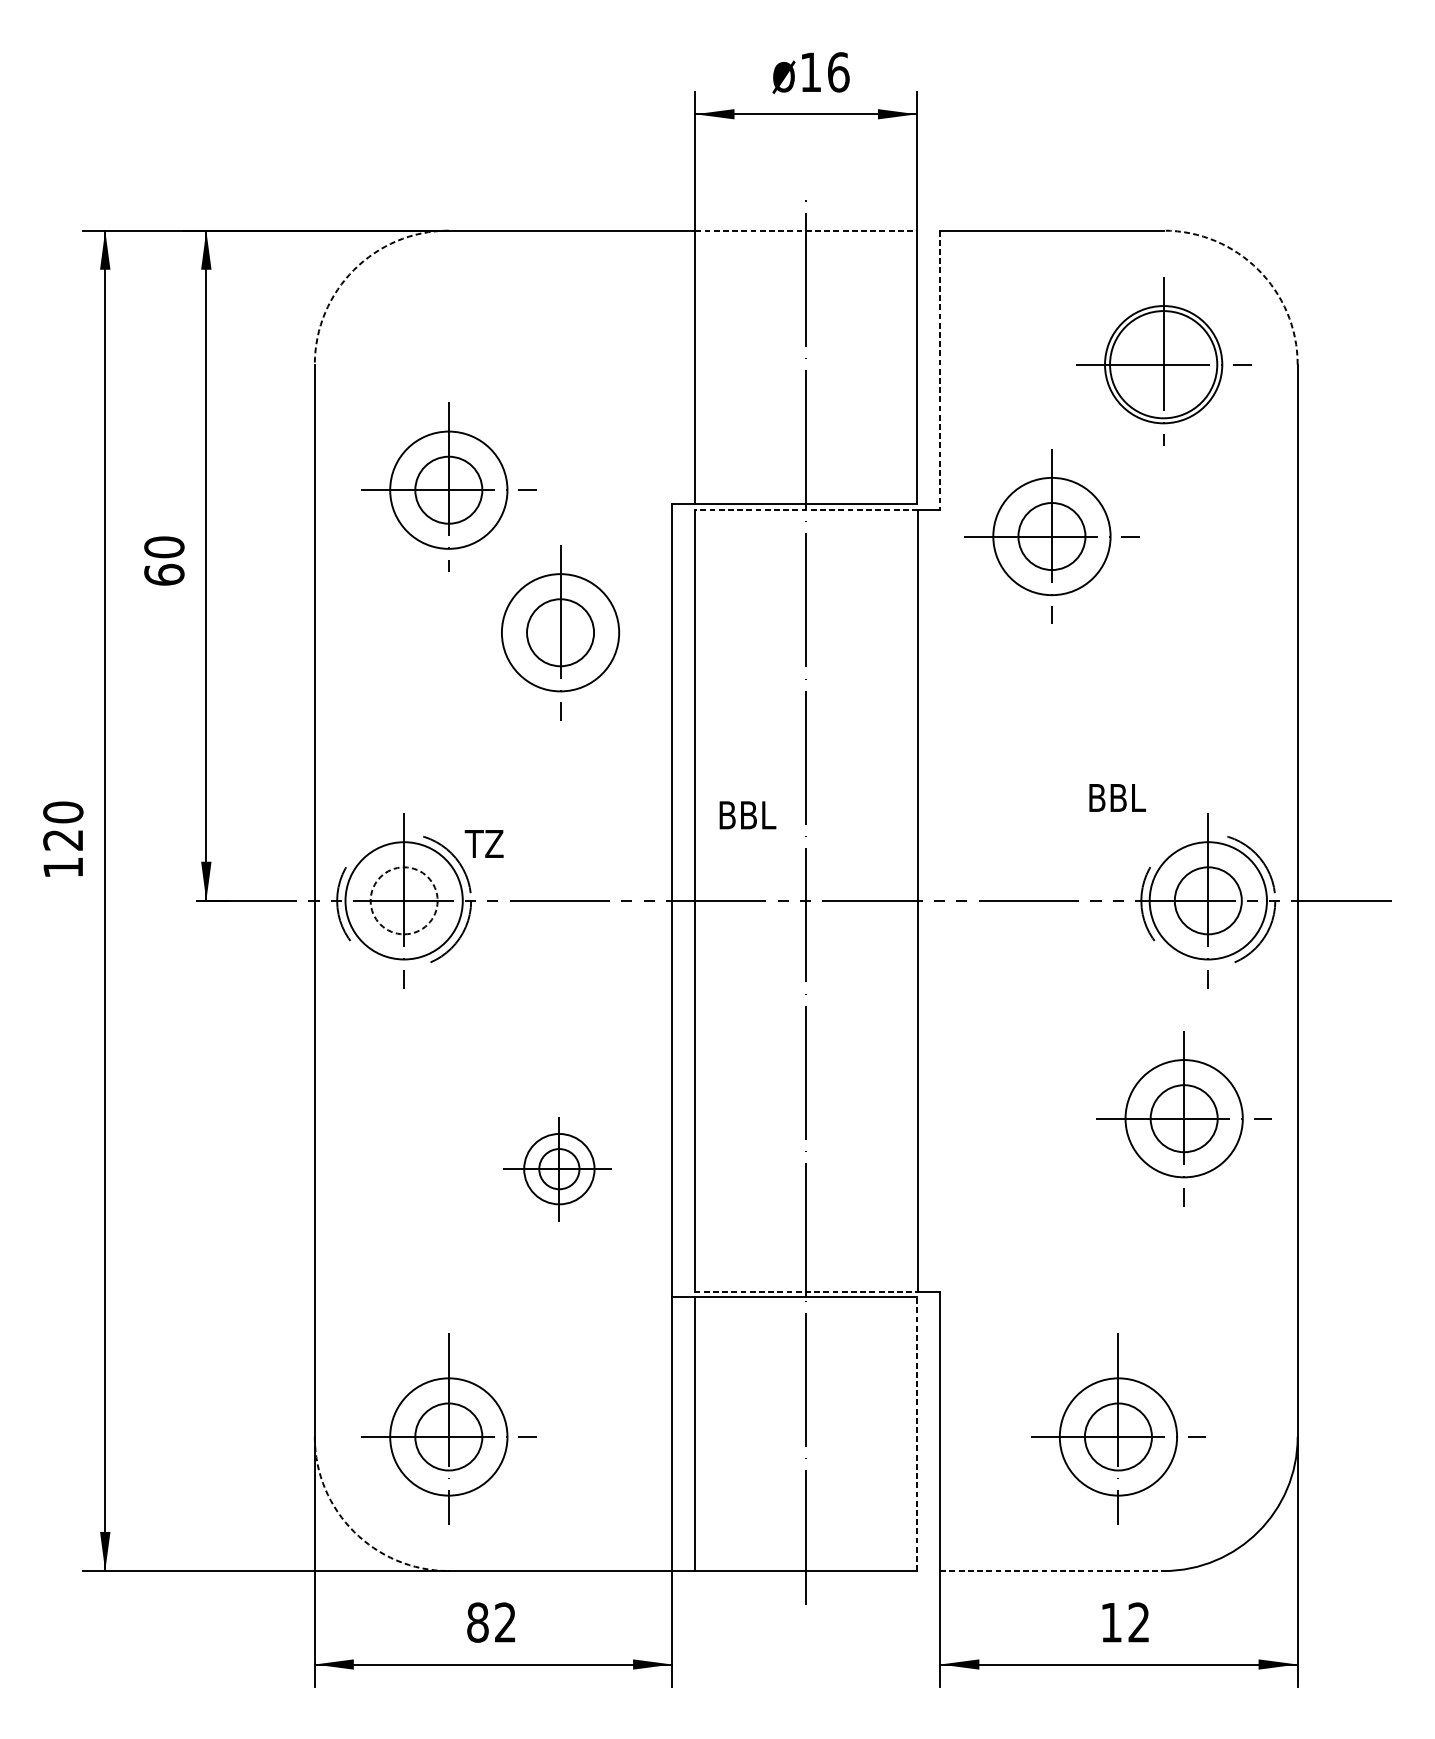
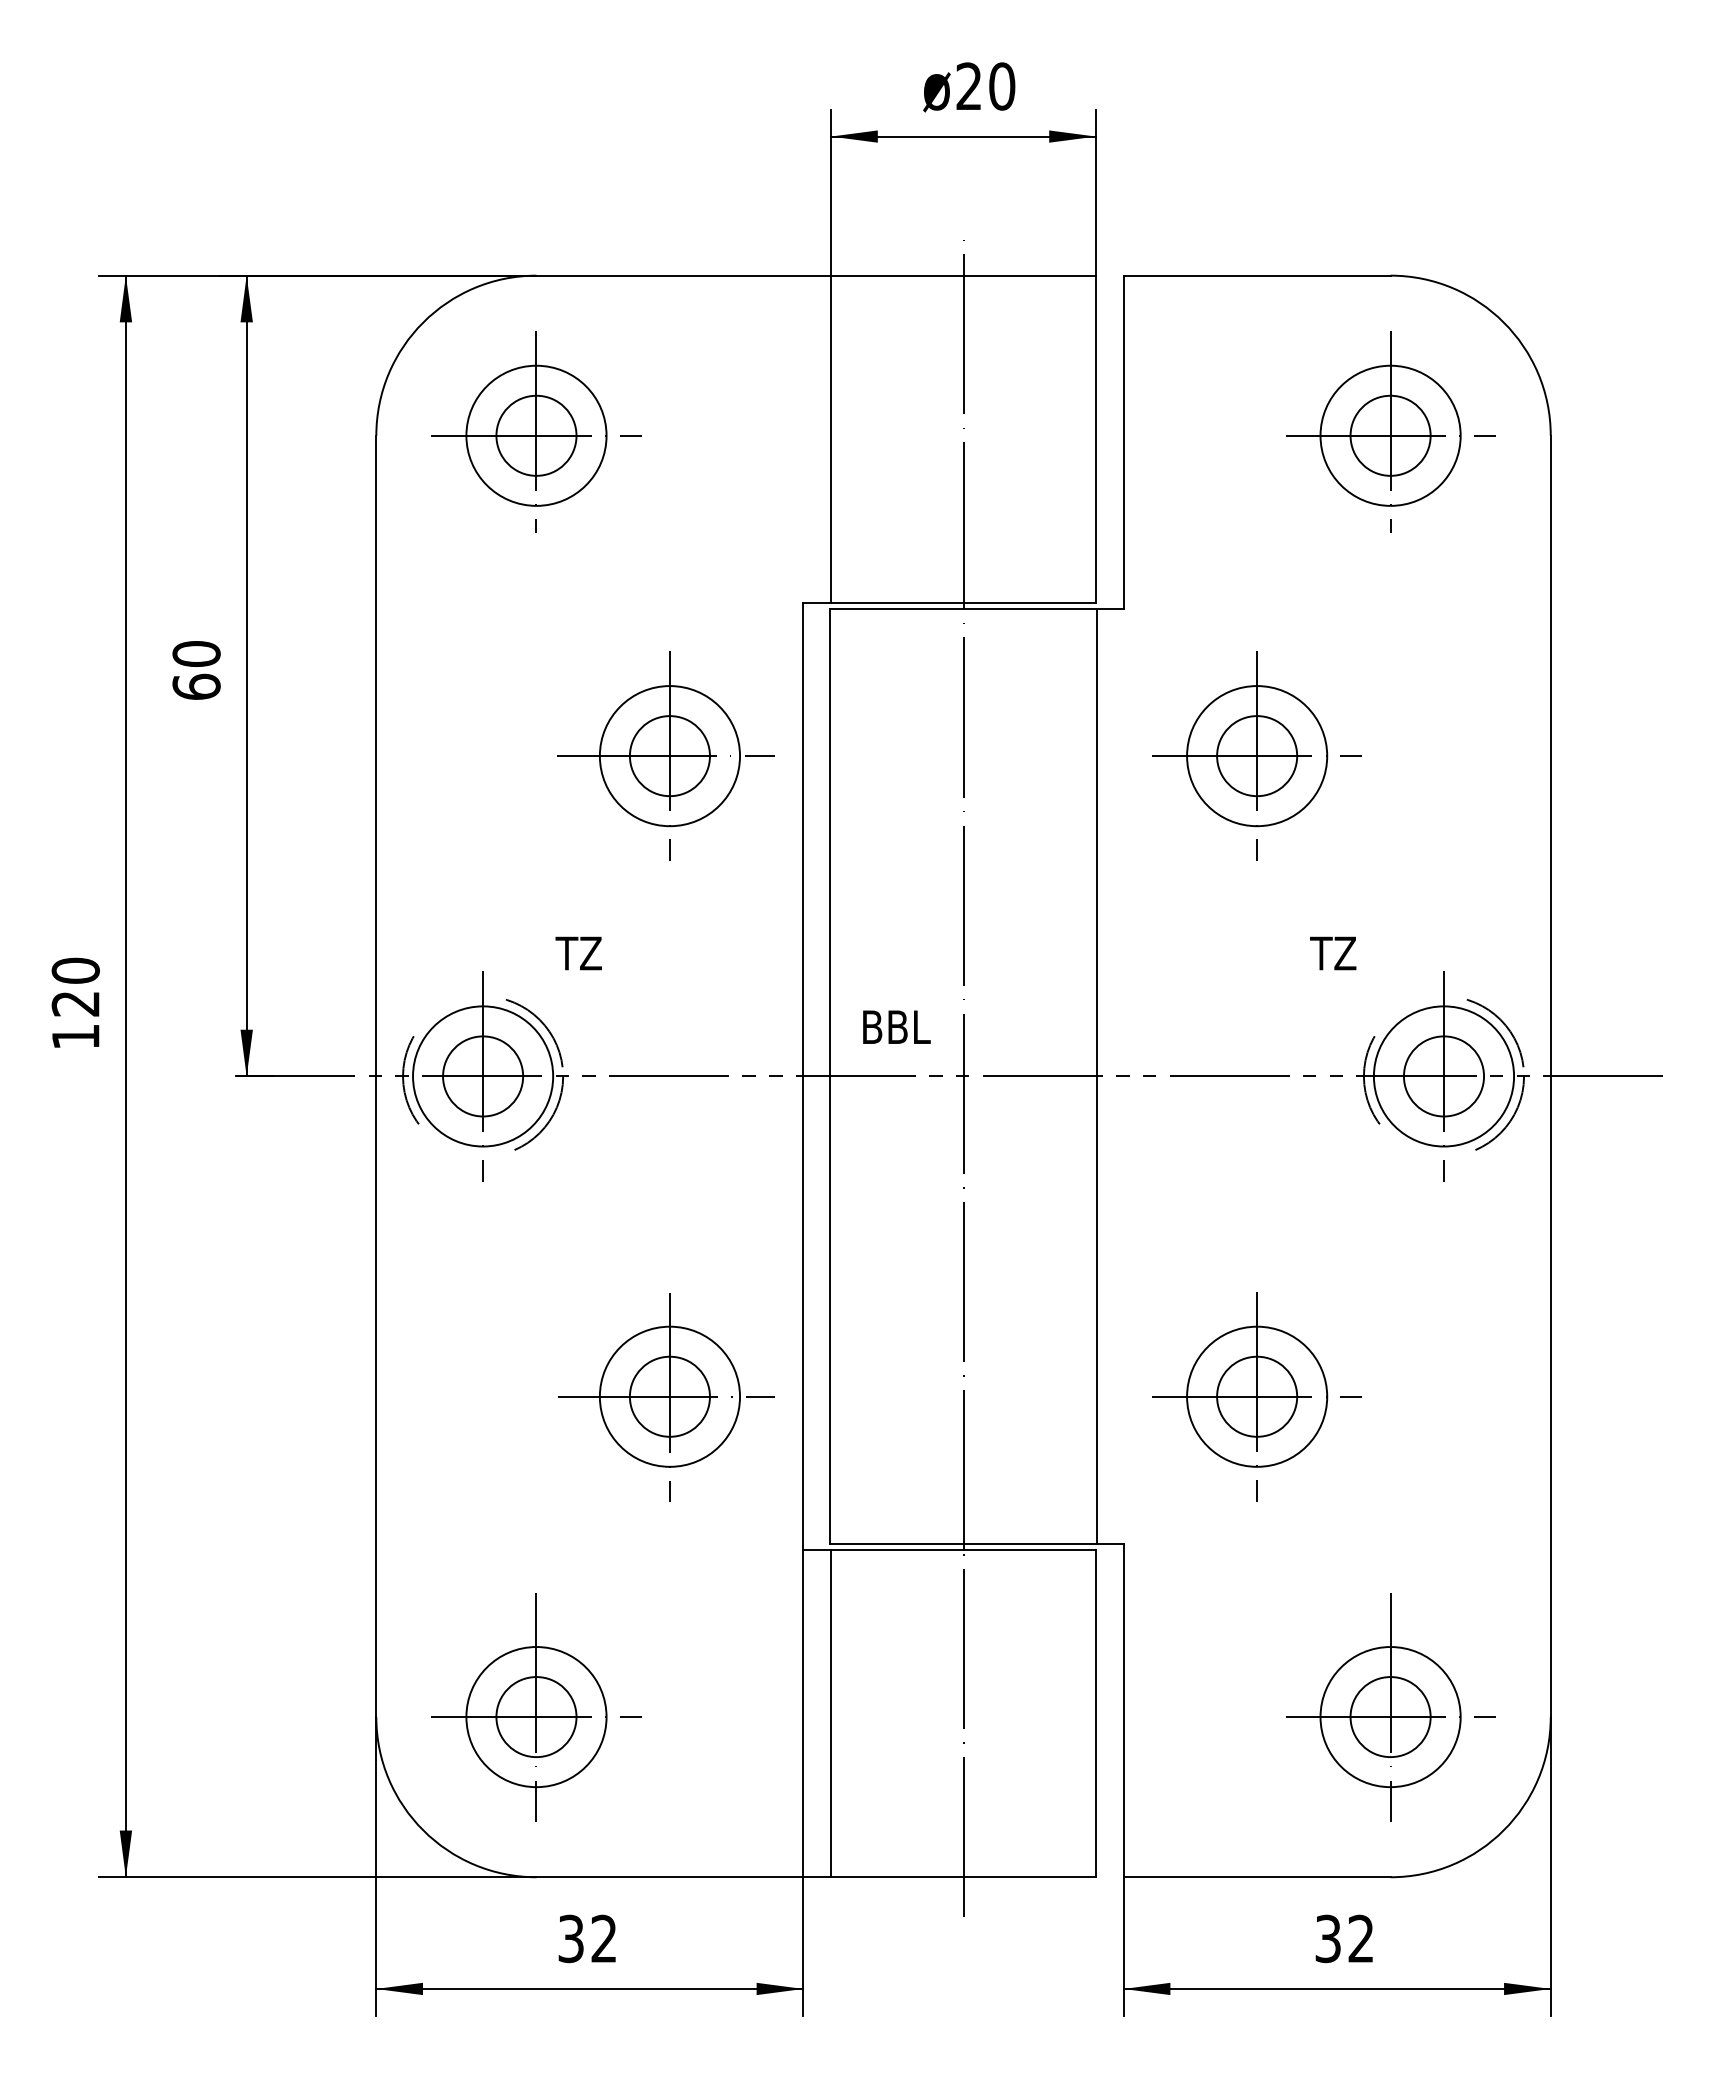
text: (824, 72) -> (985, 86), 16 -> 20
line: (807, 230) -> (964, 275), dashed -> solid
arc: (354, 269) -> (423, 322), dashed -> solid
arc: (1258, 269) -> (1503, 322), dashed -> solid
circle: (1163, 364) -> (1390, 435), size x0.62
line: (940, 370) -> (1123, 442), dashed -> solid
part: (448, 486) -> (536, 431), moved
line: (806, 510) -> (963, 609), dashed -> solid
part: (1051, 535) -> (1256, 755), moved
line: (556, 633) -> (665, 756), added
text: (1117, 797) -> (1335, 953), BBL -> TZ
text: (747, 814) -> (896, 1026), moved
text: (484, 843) -> (578, 953), moved
circle: (404, 900) -> (483, 1076), dashed -> solid
part: (1183, 1118) -> (1256, 1396), moved
part: (557, 1169) -> (666, 1397), size x1.67
line: (807, 1291) -> (964, 1543), dashed -> solid
part: (1118, 1428) -> (1390, 1707), moved
line: (916, 1433) -> (1095, 1713), dashed -> solid
arc: (354, 1531) -> (423, 1830), dashed -> solid
line: (1052, 1571) -> (1257, 1877), dashed -> solid
text: (478, 1622) -> (571, 1938), 82 -> 32
text: (1110, 1622) -> (1327, 1938), 12 -> 32

